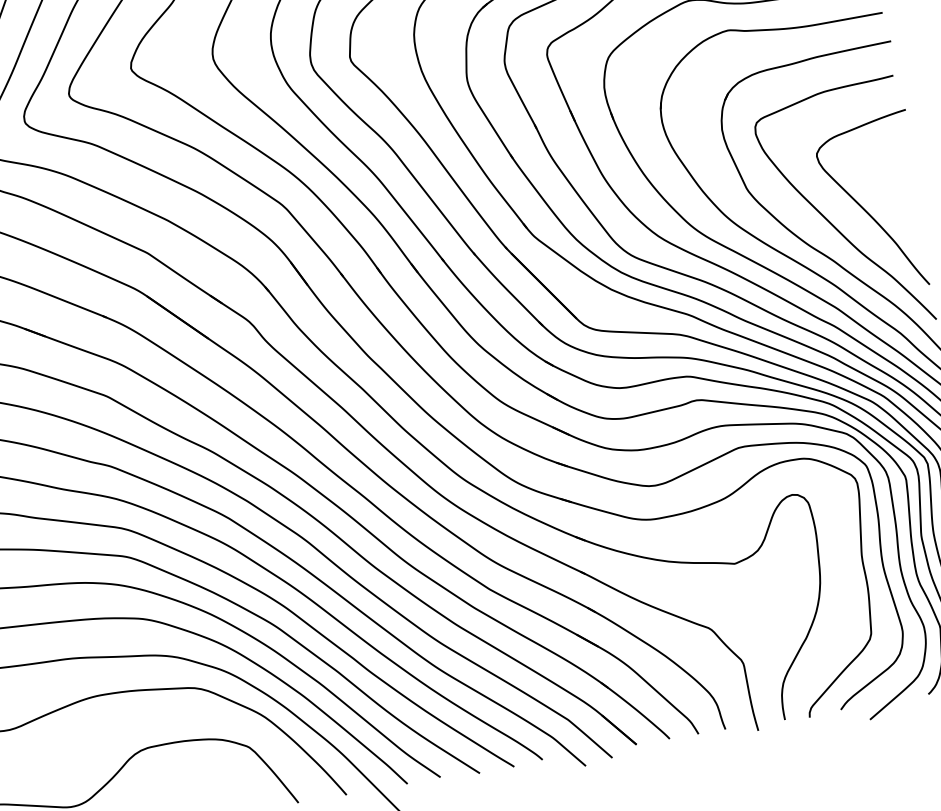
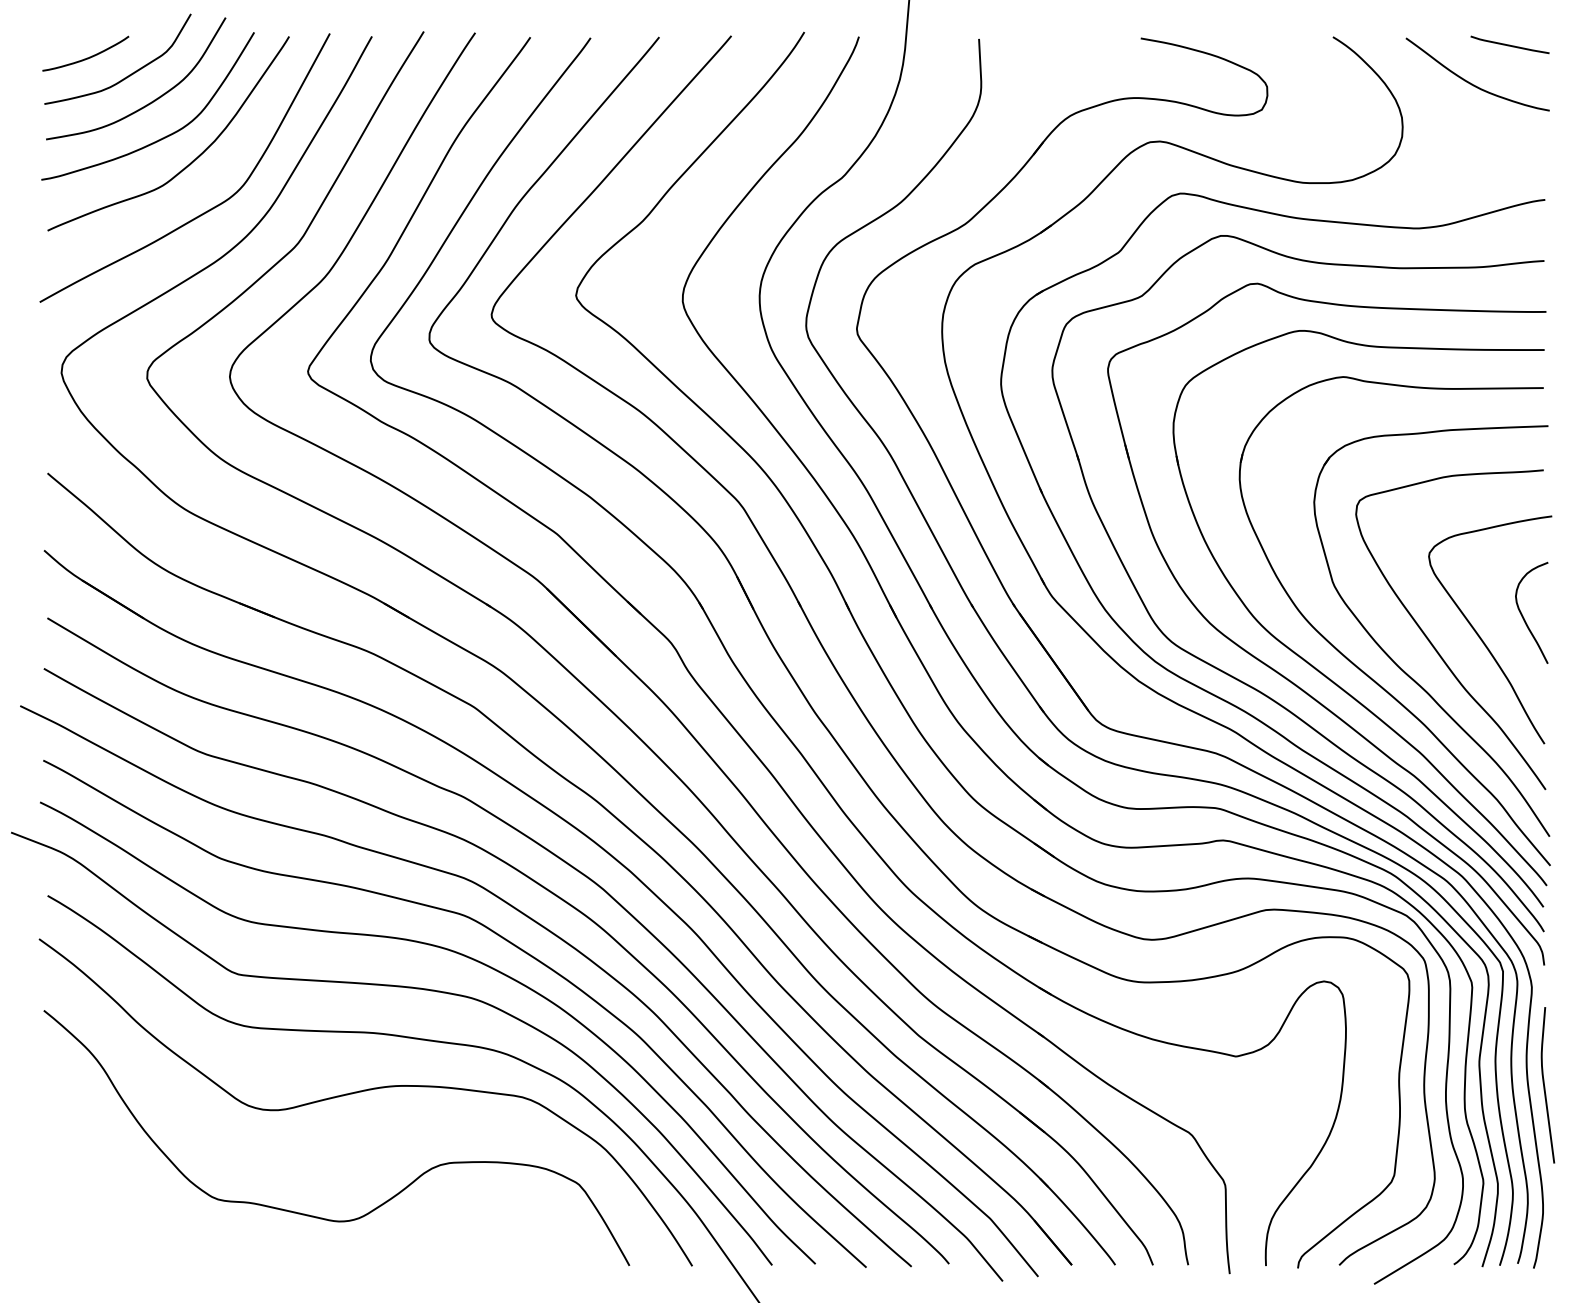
curve: (896, 189) -> (1523, 615), added

